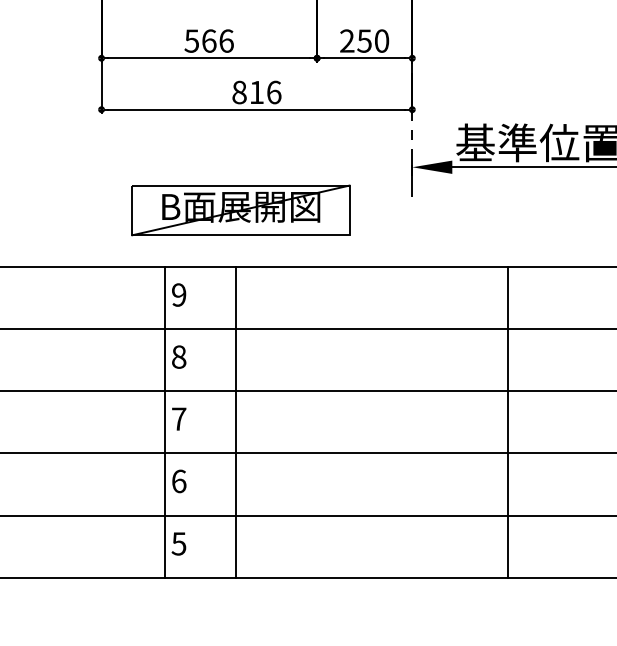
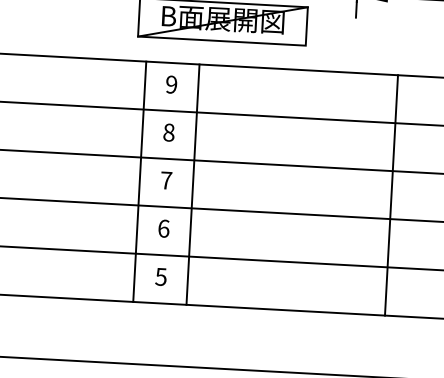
line: (164, 422) -> (139, 181), moved
line: (235, 422) -> (192, 184), moved
line: (507, 422) -> (391, 195), moved

